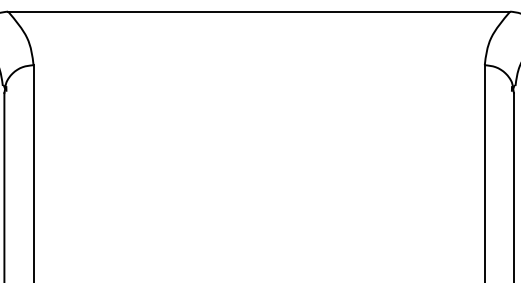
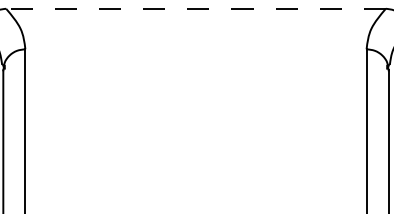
line: (258, 11) -> (195, 8), solid -> dashed

